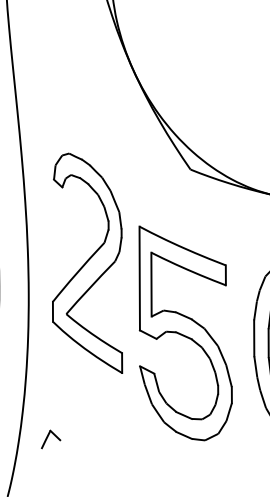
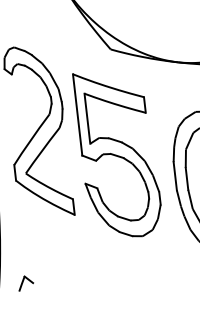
part: (185, 333) -> (118, 154), moved
part: (51, 439) -> (26, 283), moved

